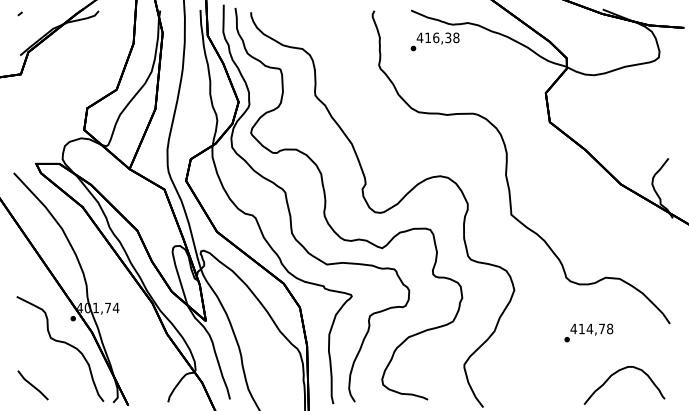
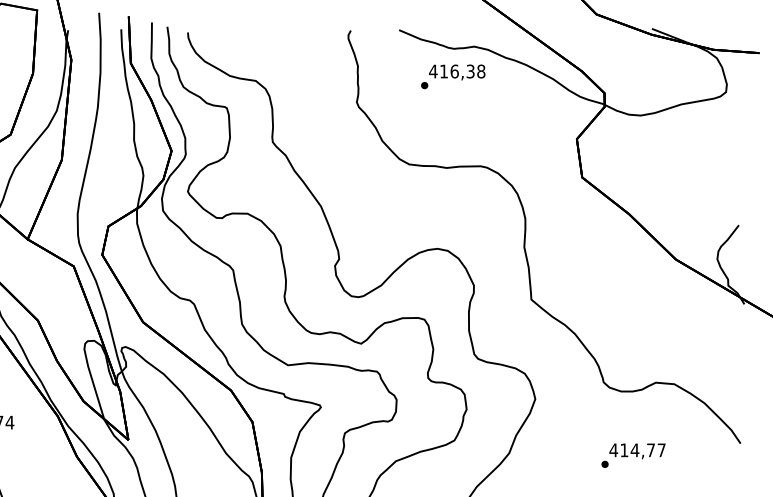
text: (434, 41) -> (452, 76), moved
text: (610, 328) -> (662, 449), 414,78 -> 414,77

